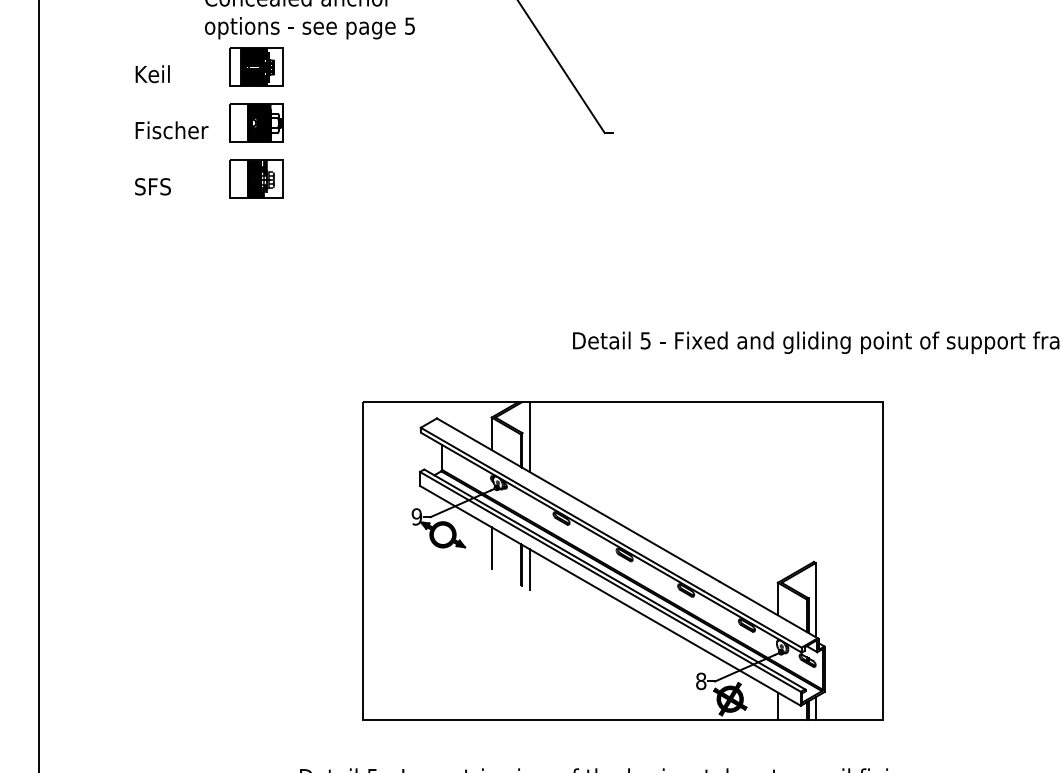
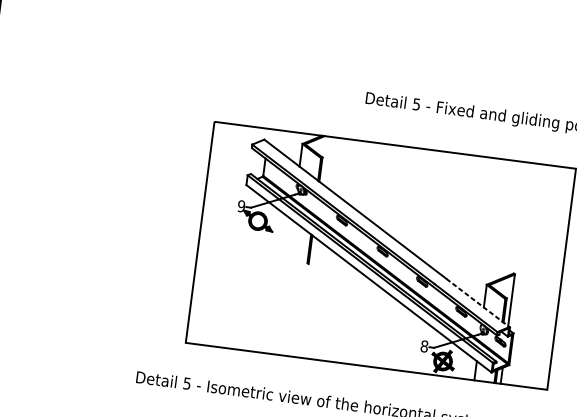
line: (529, 436) -> (327, 160), removed
line: (491, 547) -> (290, 234), removed
line: (529, 569) -> (315, 253), removed
line: (768, 610) -> (477, 303), solid -> dashed

